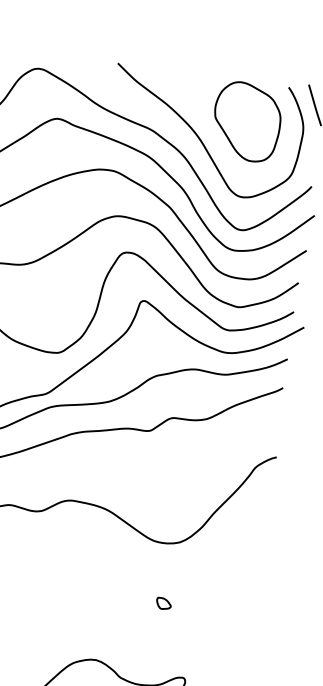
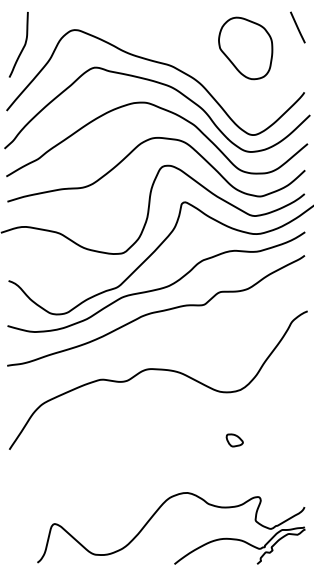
curve: (200, 137) -> (210, 66), removed
part: (163, 603) -> (234, 440), size x1.4

